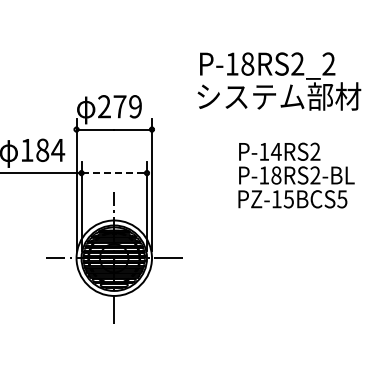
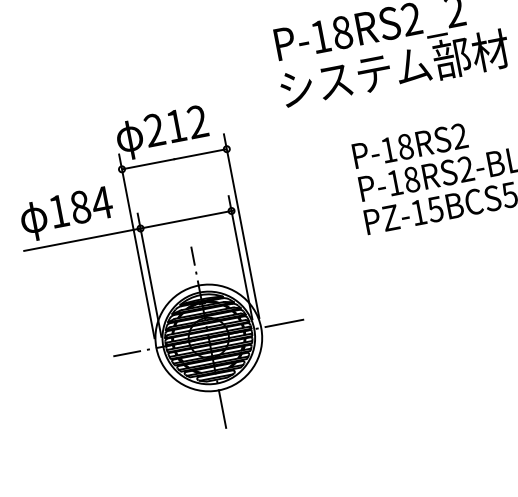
text: (127, 106) -> (186, 123), 279 -> 212
text: (275, 151) -> (404, 146), P-14RS2 -> P-18RS2
line: (114, 173) -> (186, 220), dashed -> solid

